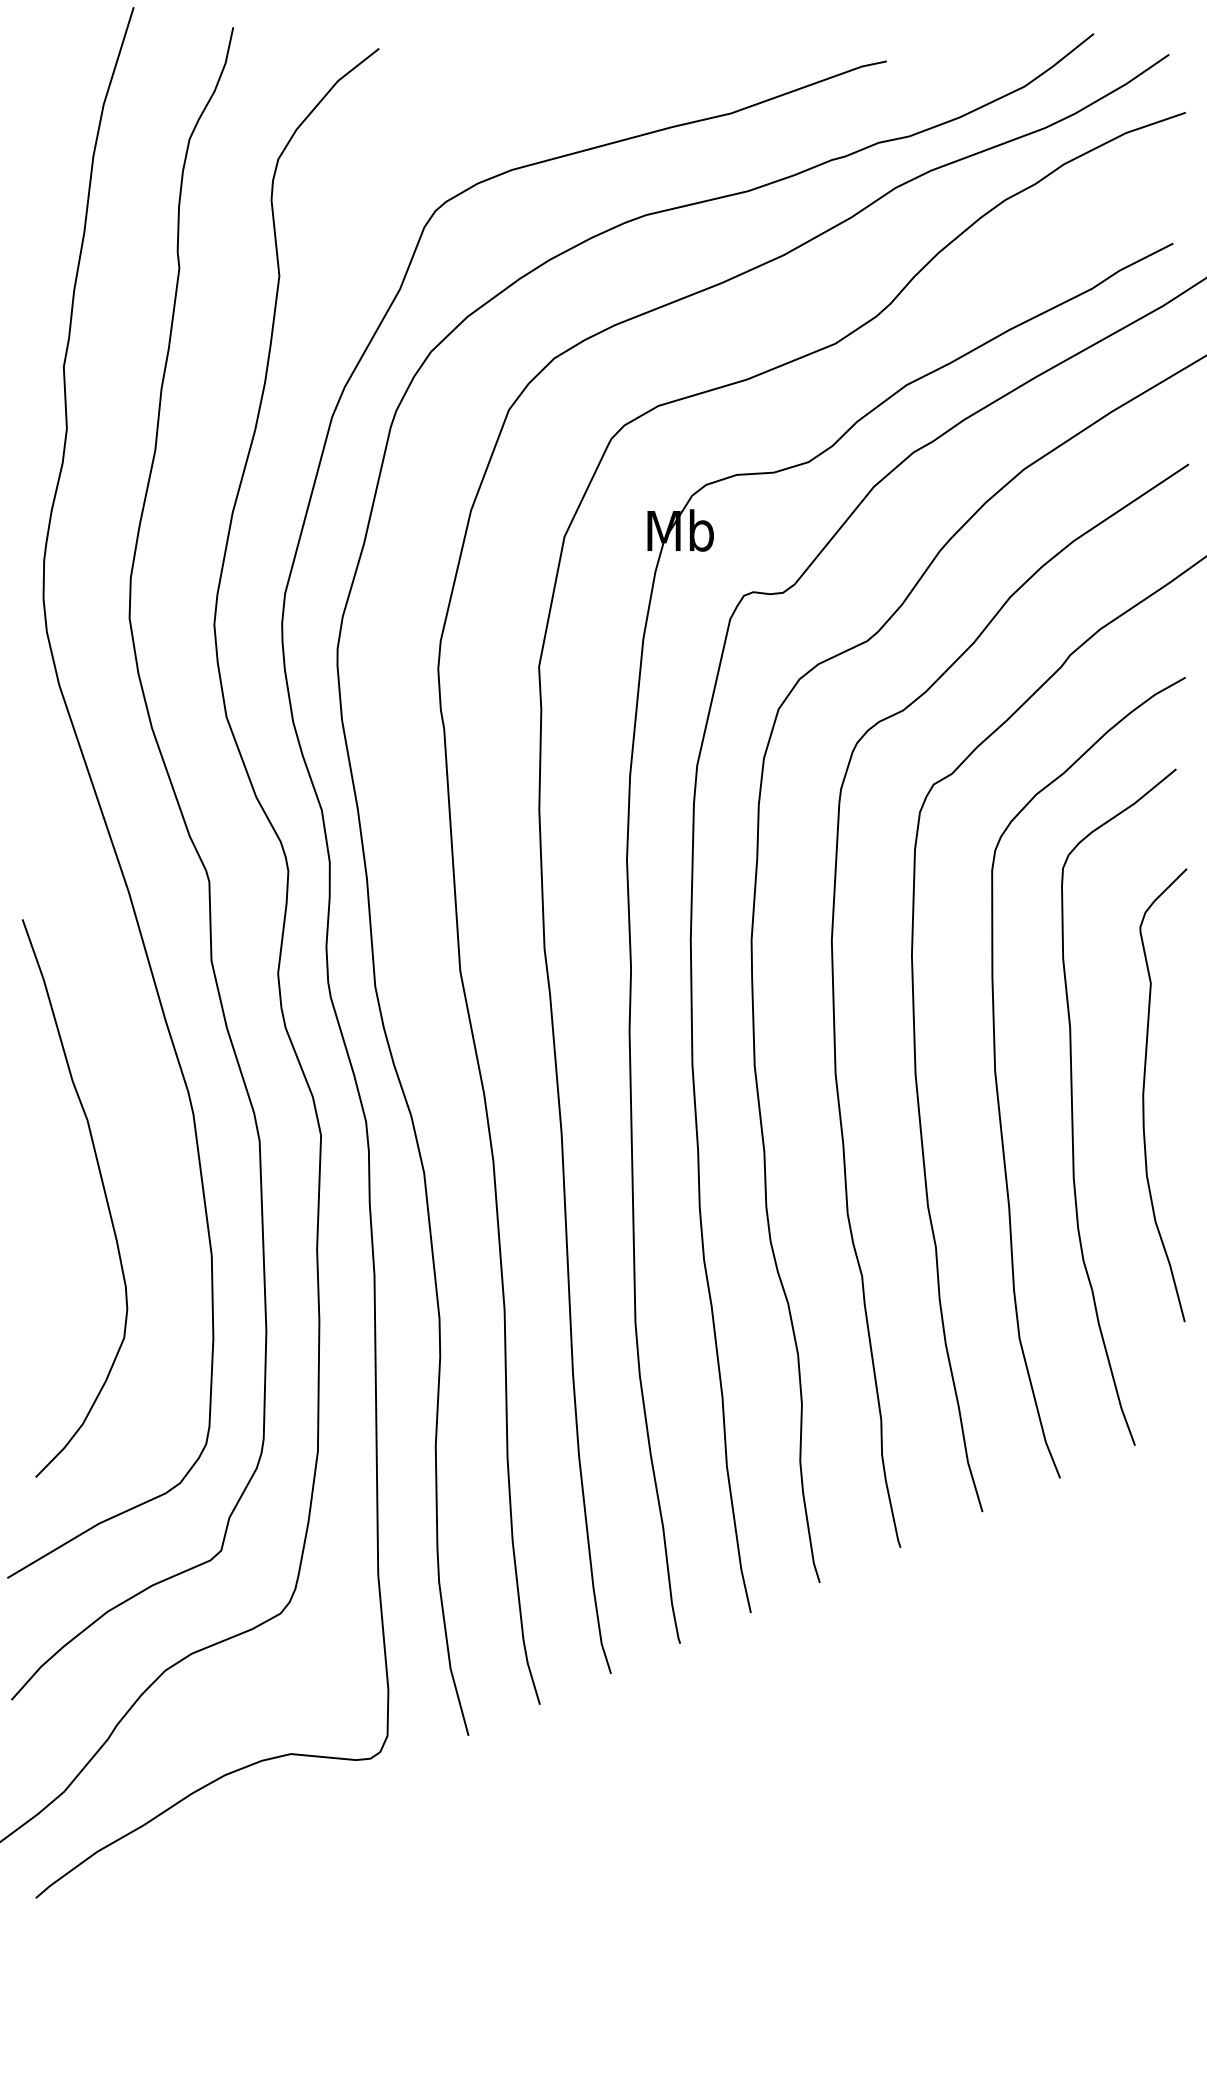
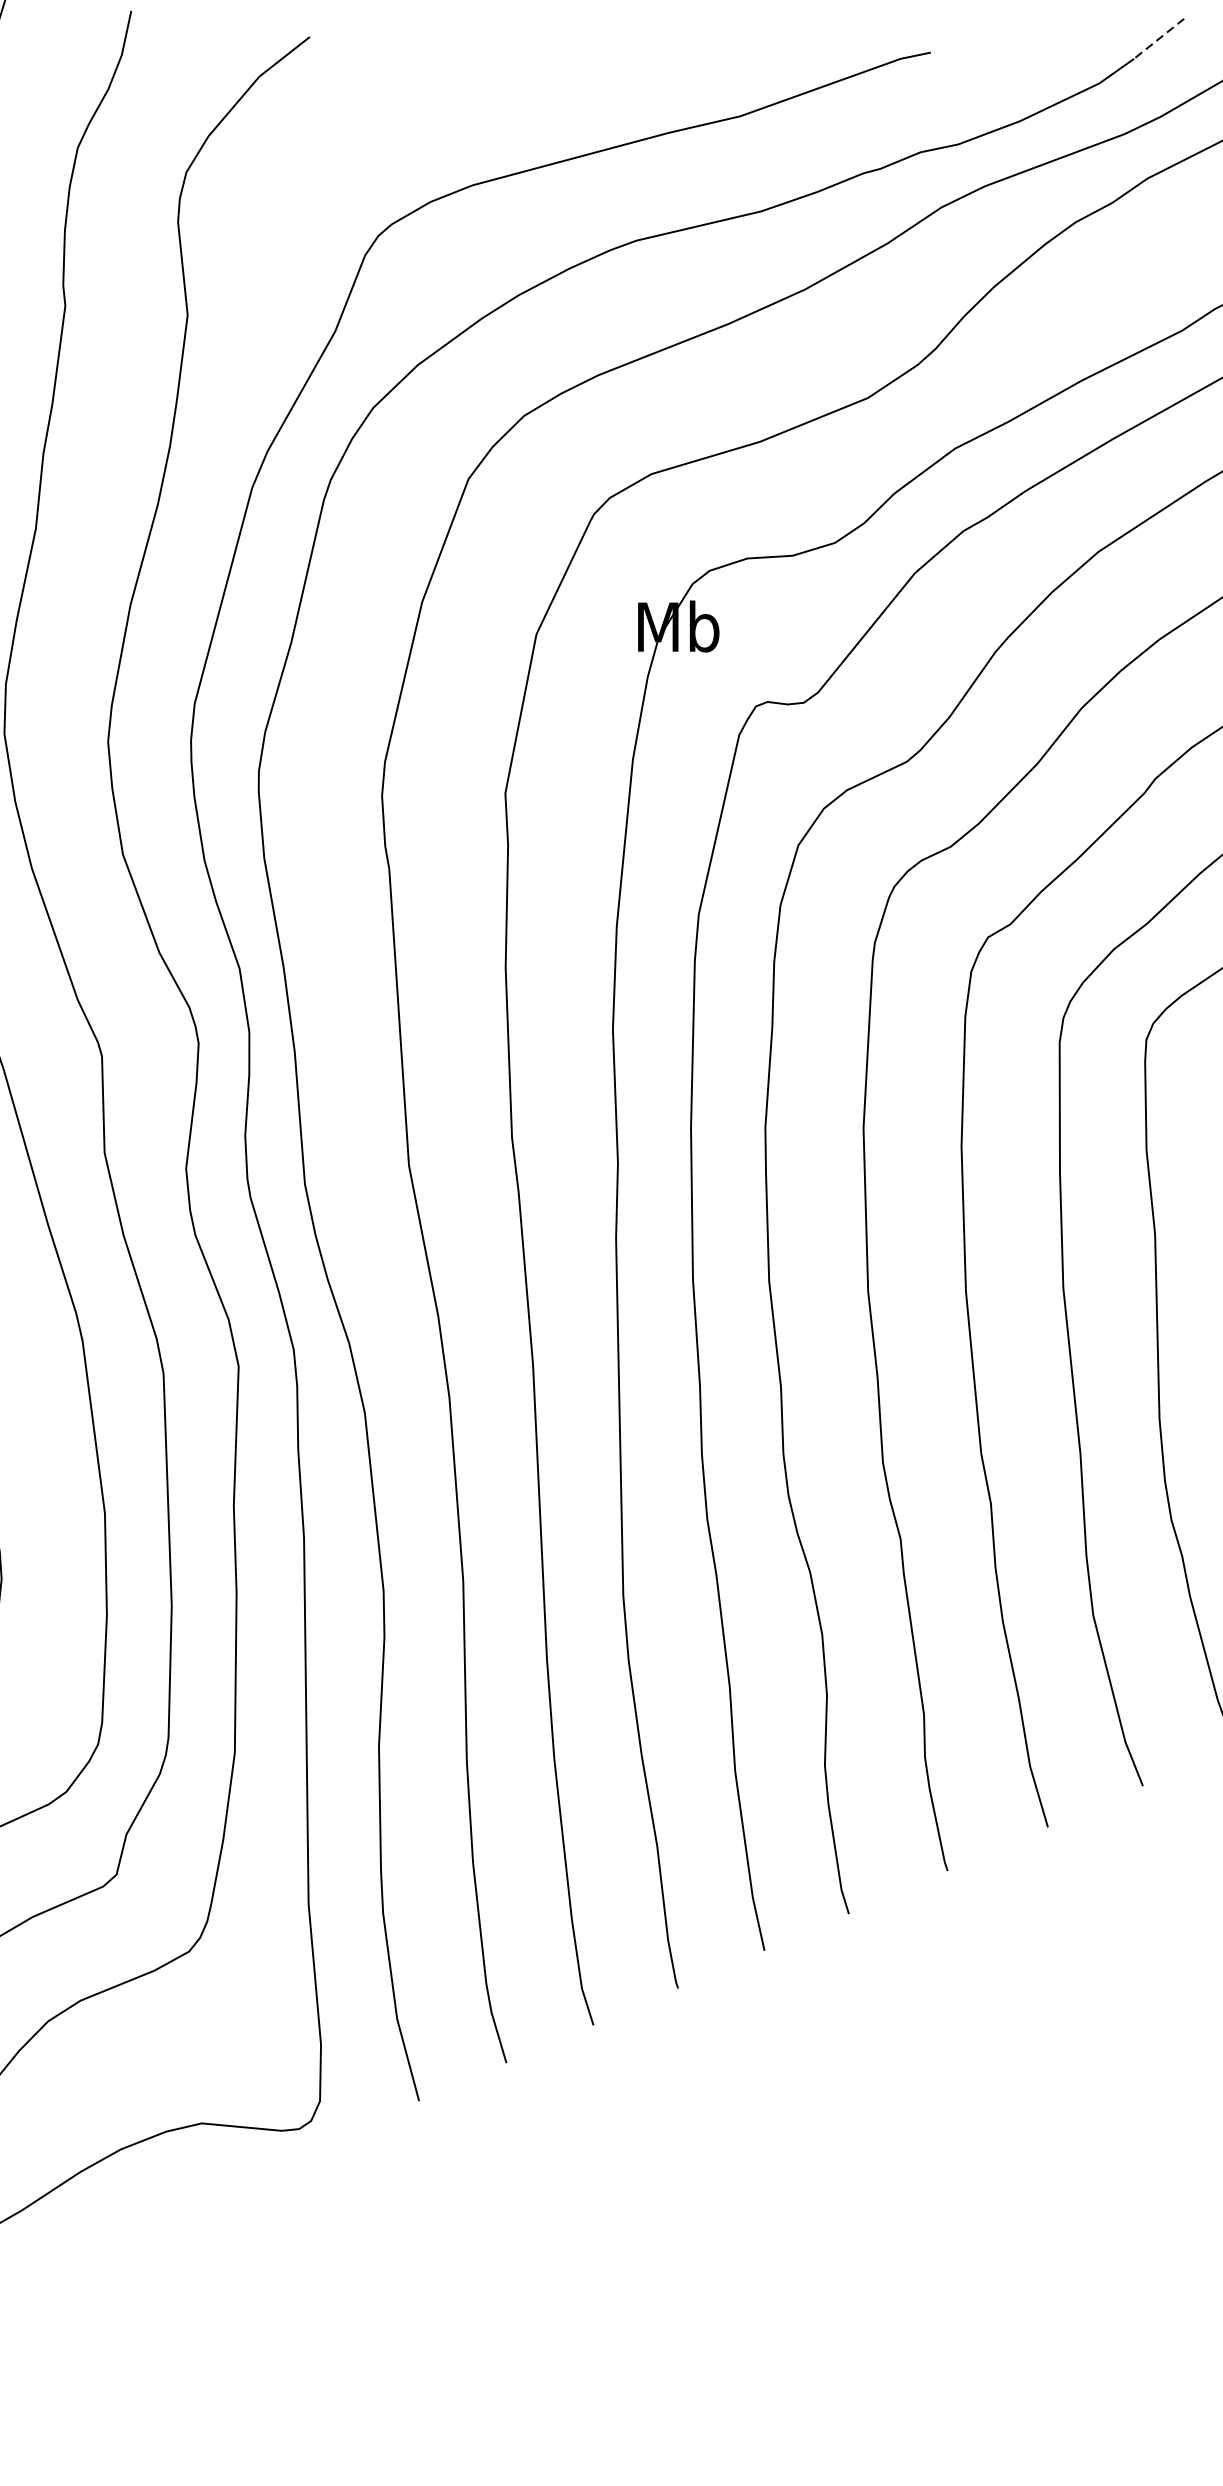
line: (1073, 50) -> (1159, 39), solid -> dashed

